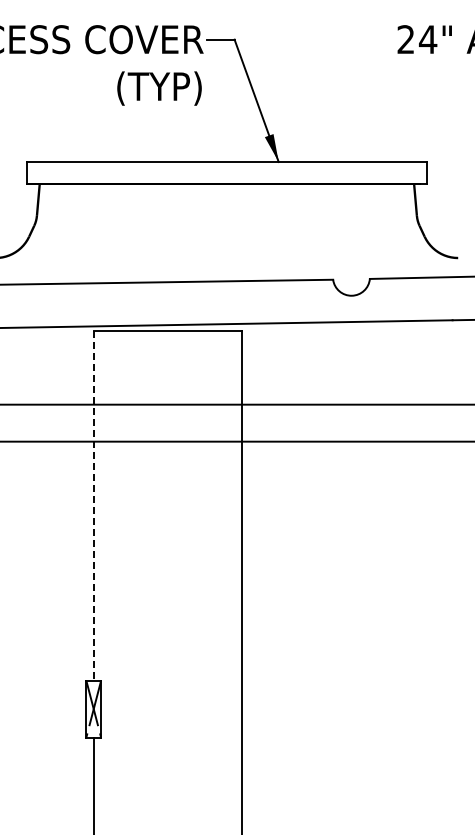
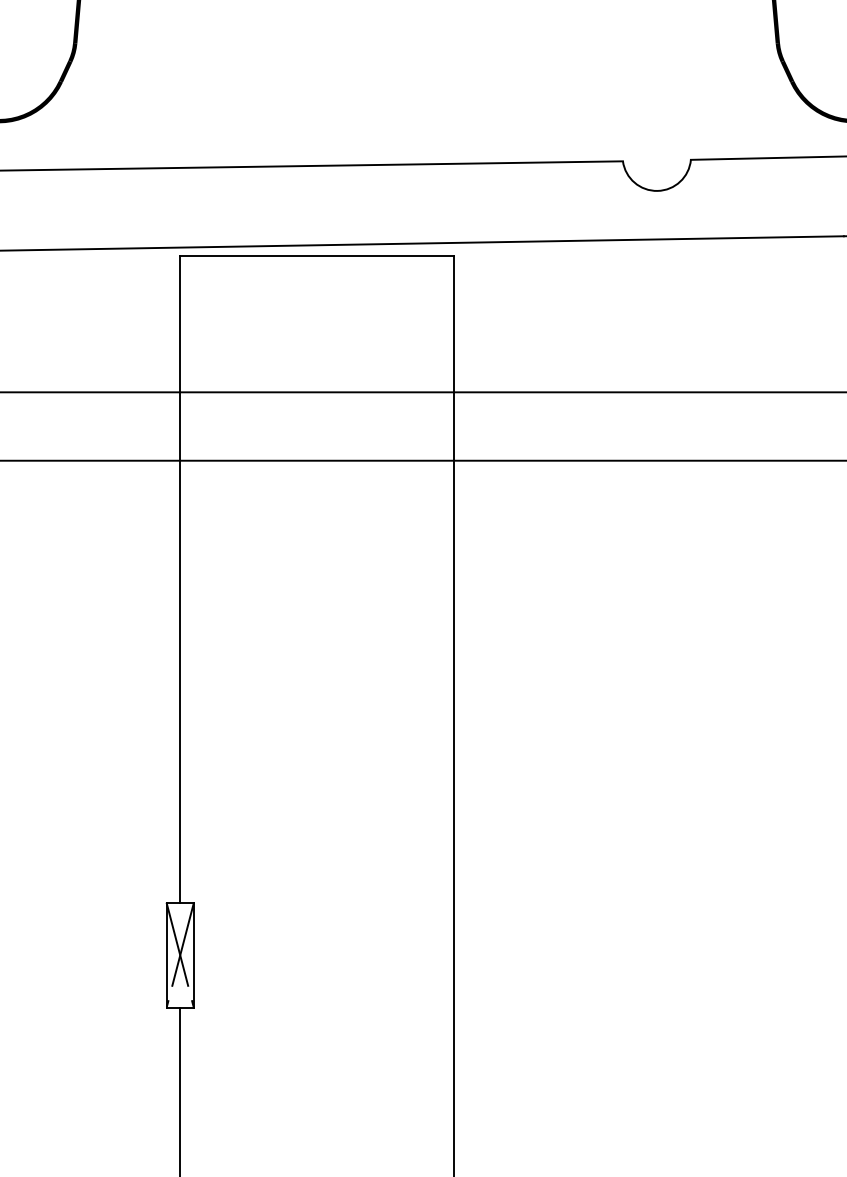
line: (93, 505) -> (179, 578), dashed -> solid

